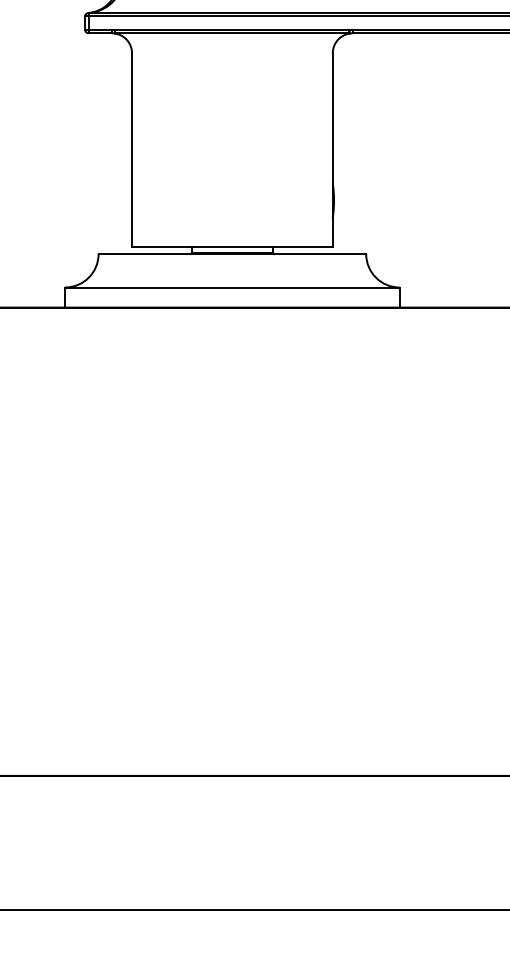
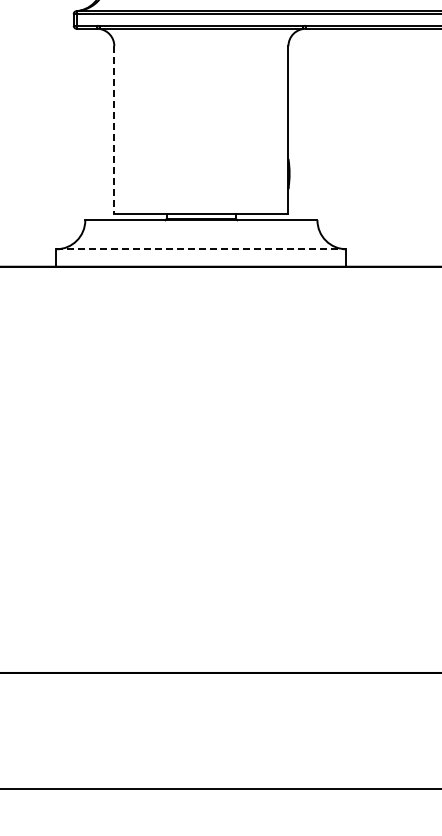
line: (132, 150) -> (114, 130), solid -> dashed
line: (232, 287) -> (201, 249), solid -> dashed

